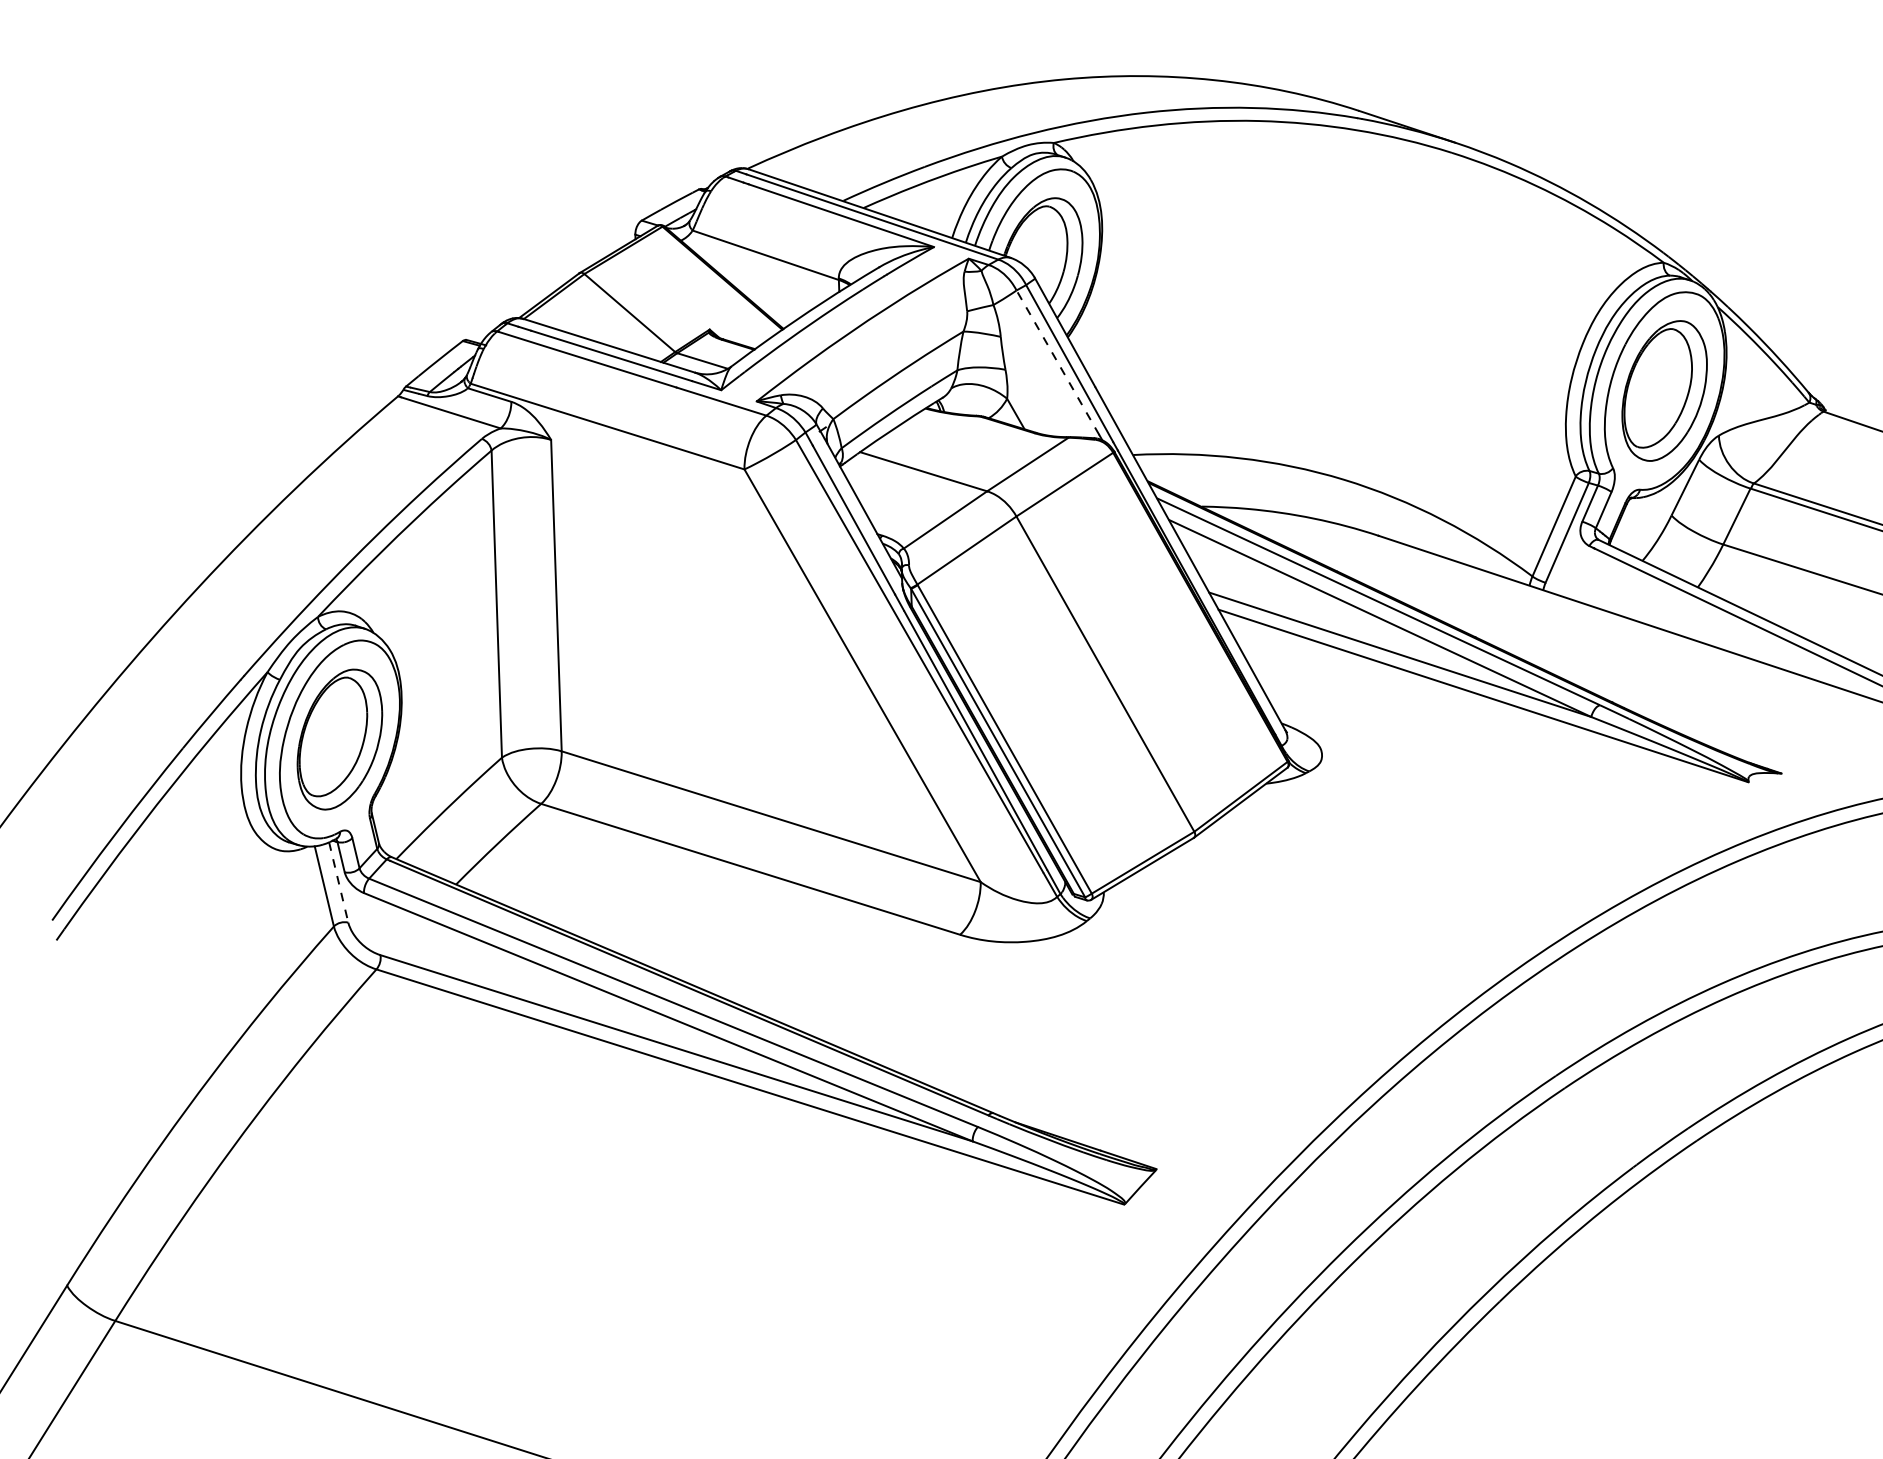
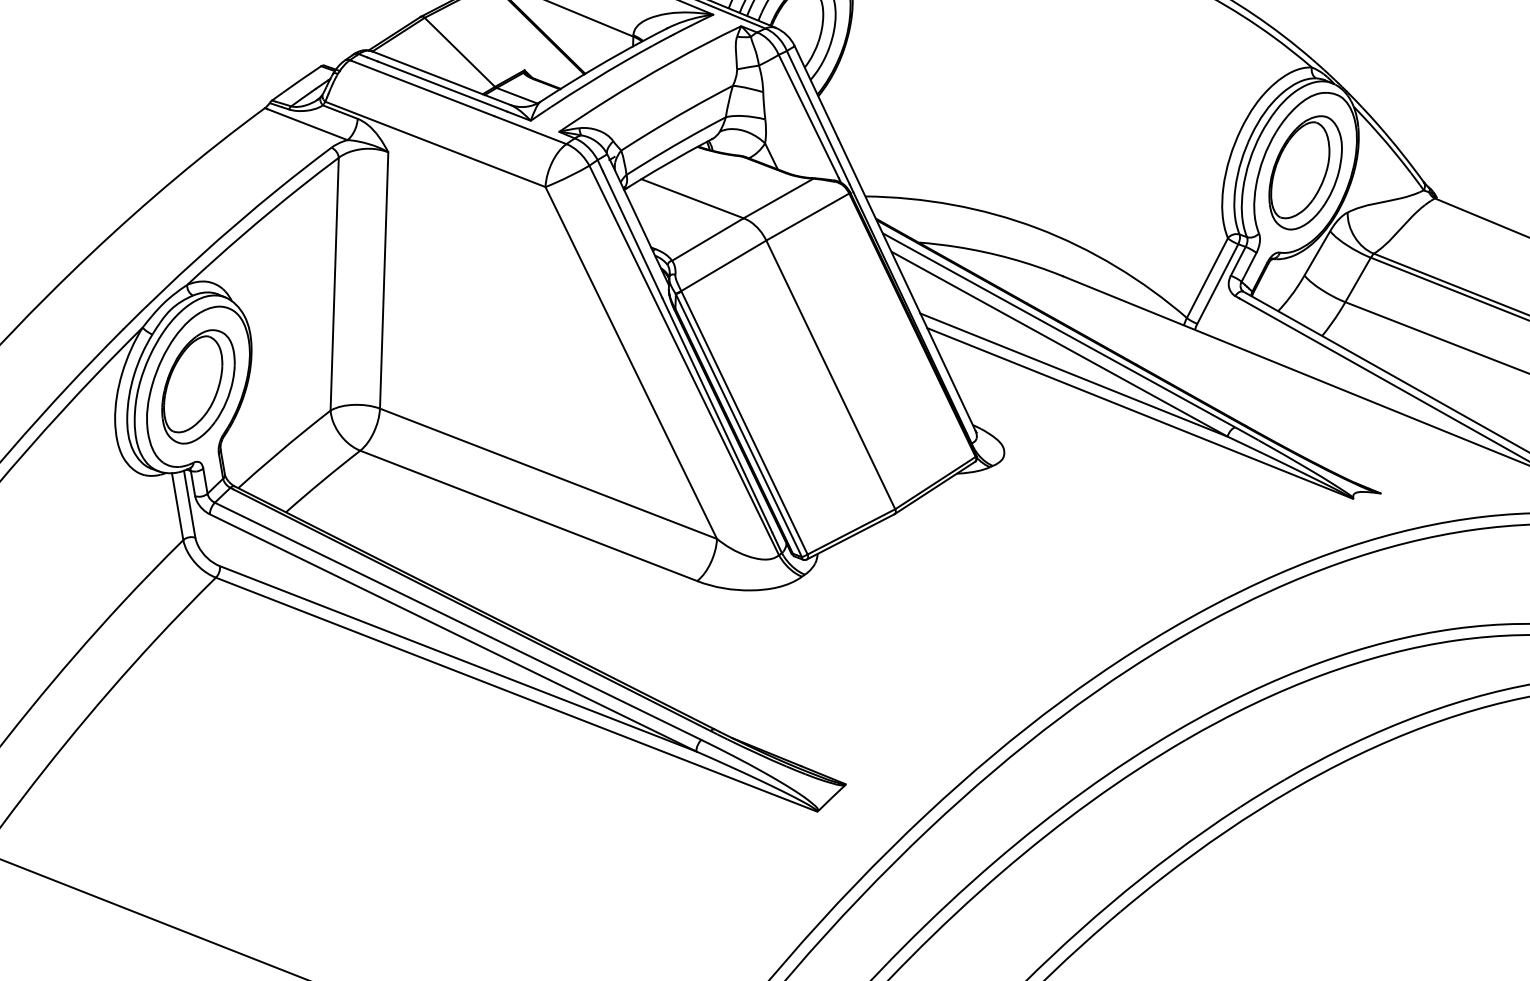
line: (1057, 362) -> (808, 116), dashed -> solid
line: (338, 883) -> (189, 505), dashed -> solid

